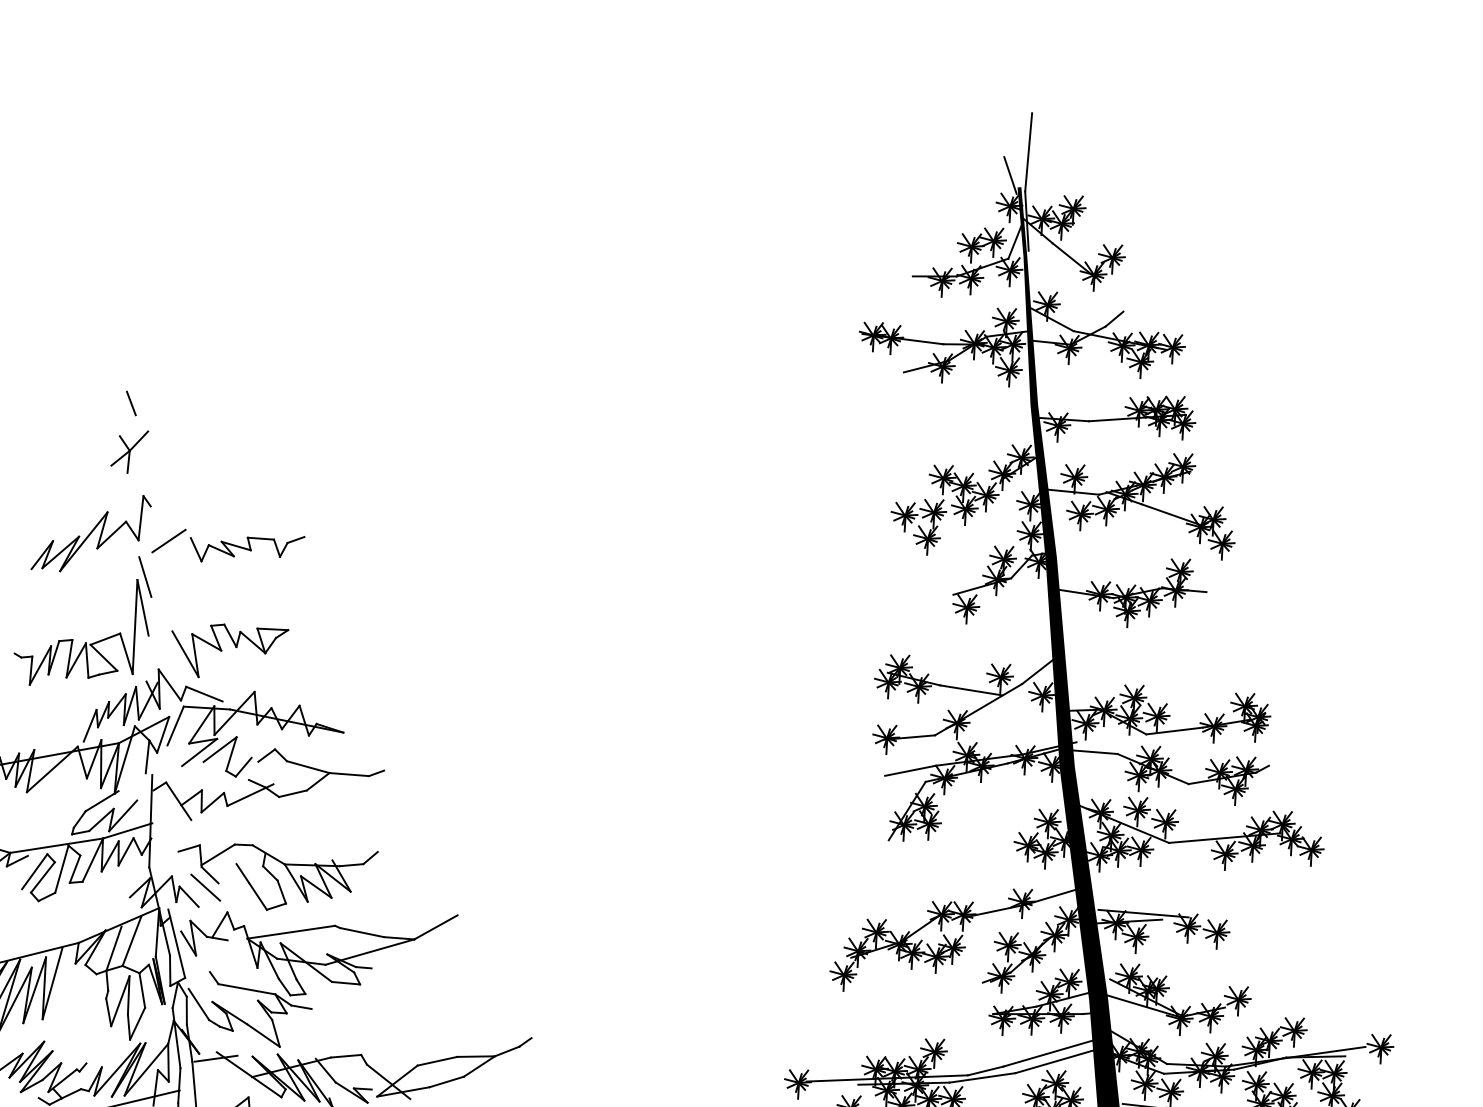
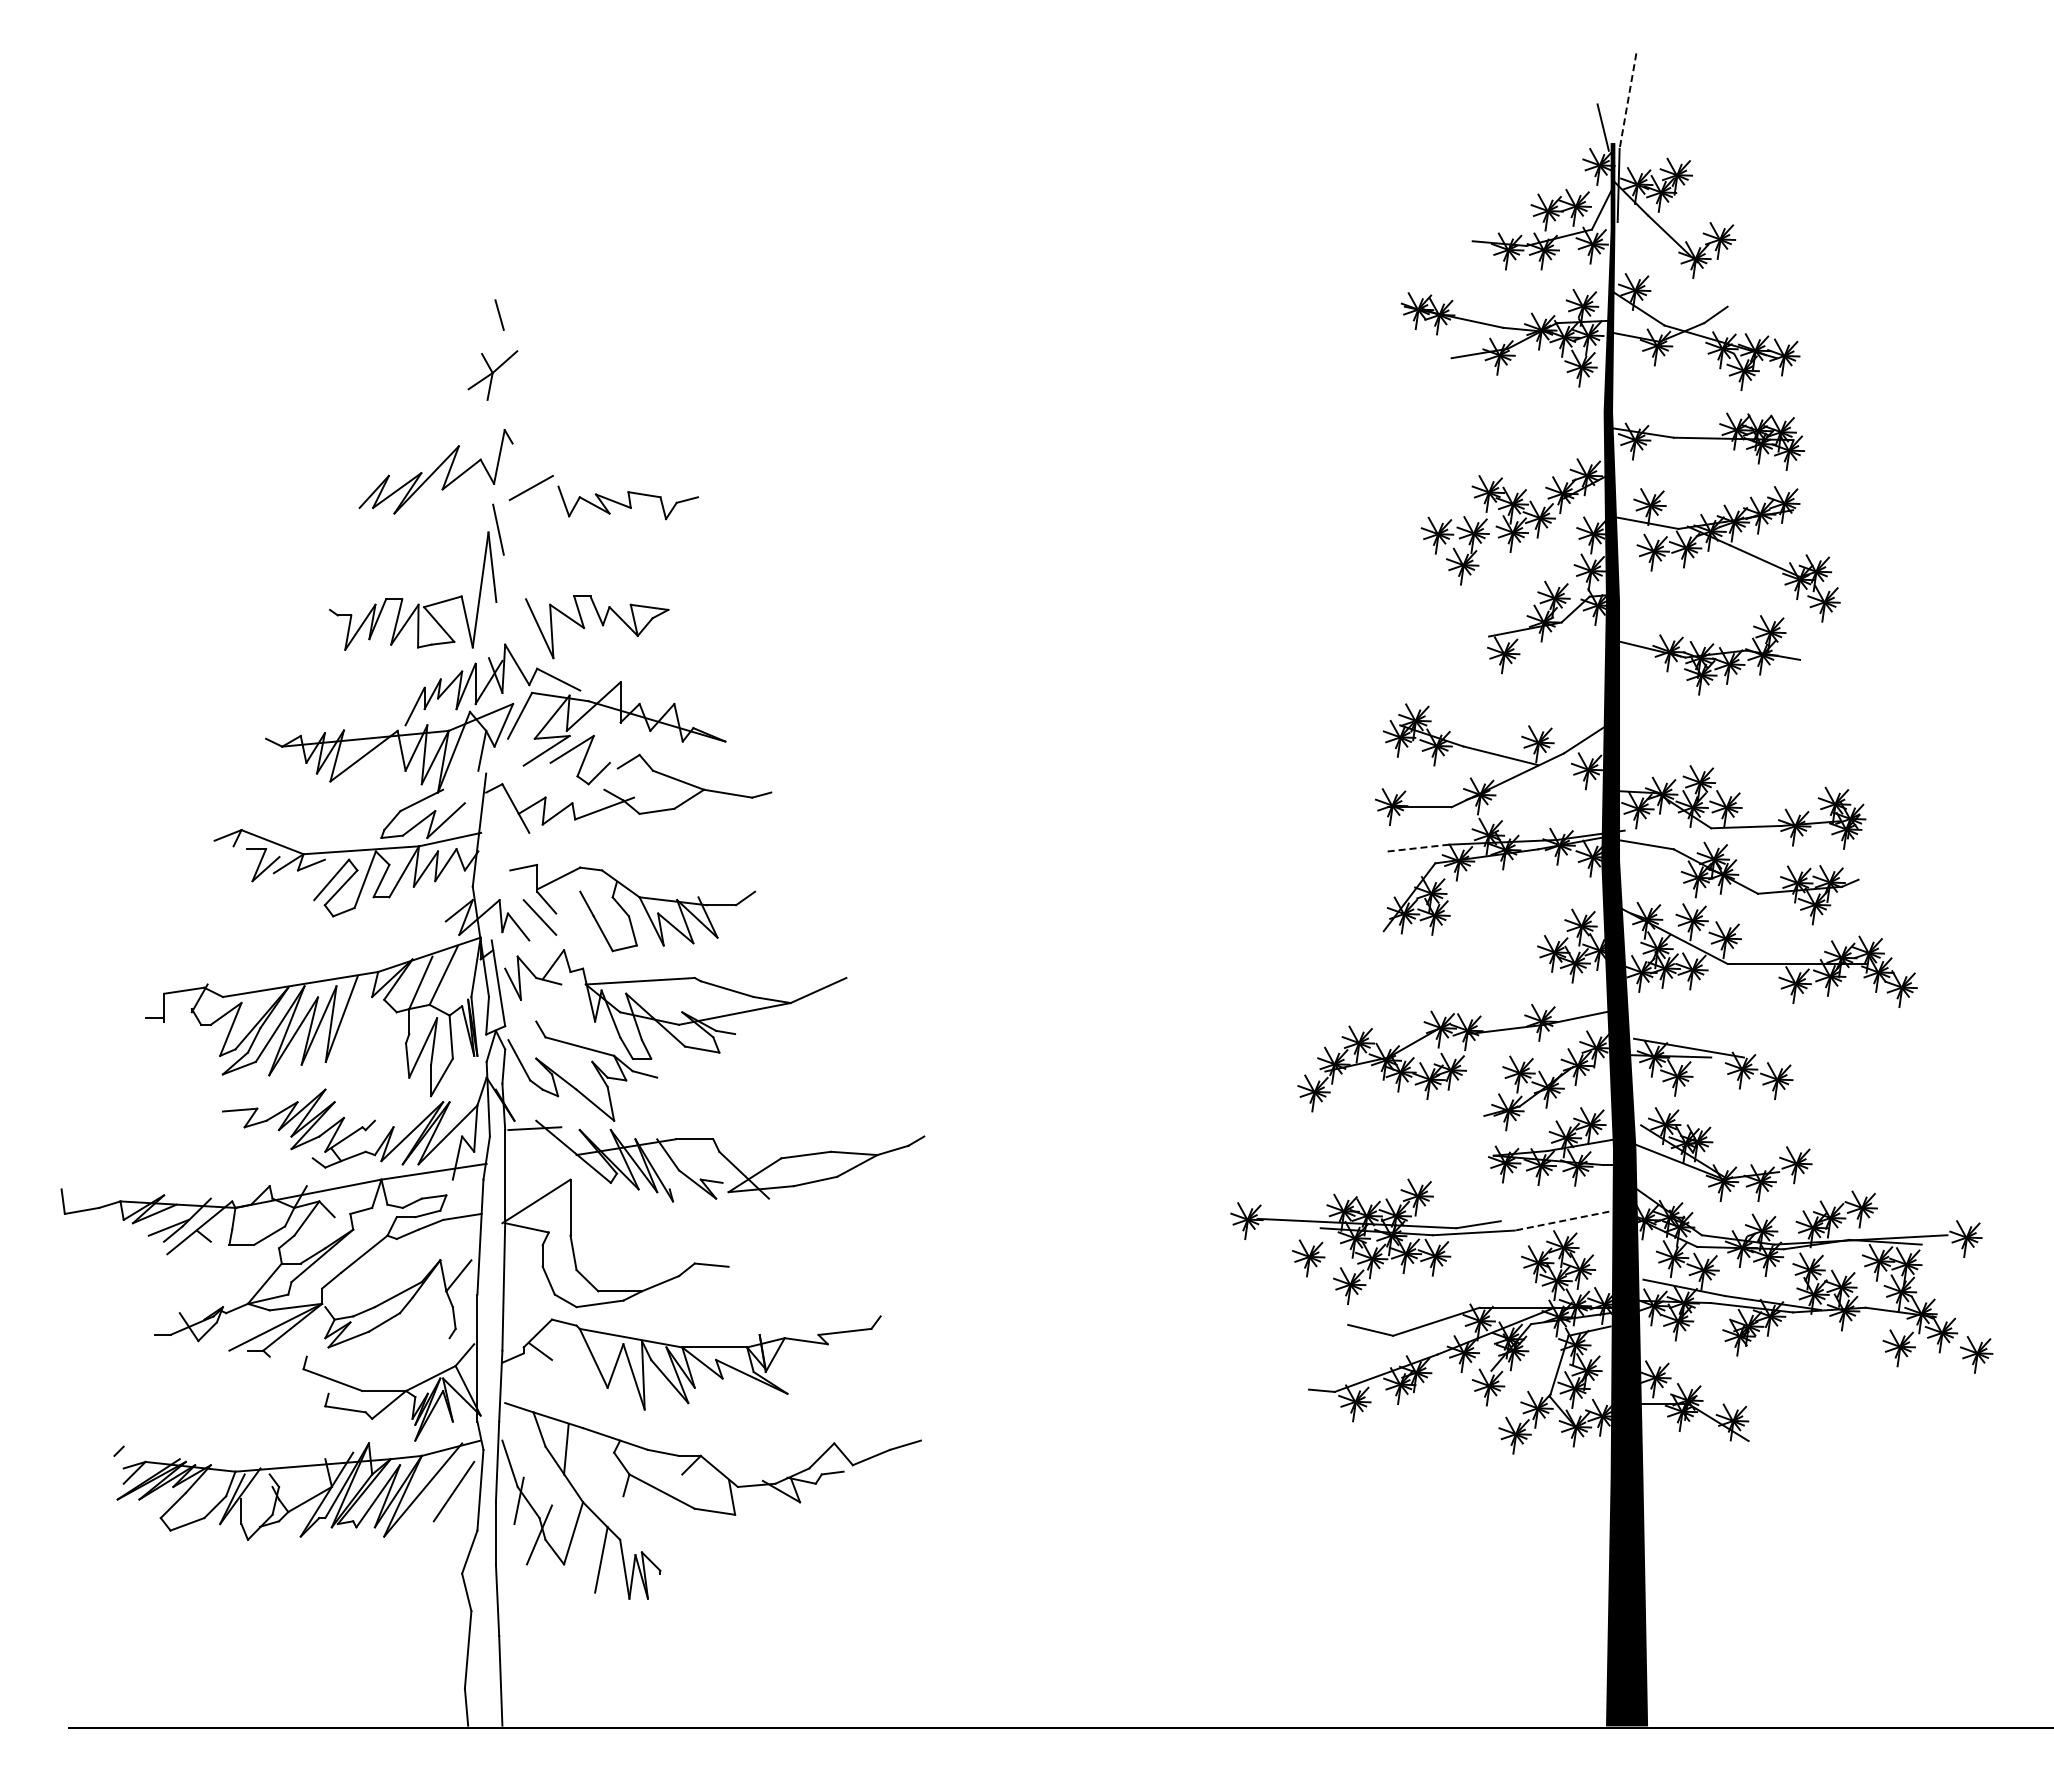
line: (1028, 152) -> (1627, 101), solid -> dashed
line: (910, 771) -> (1417, 848), solid -> dashed
line: (1049, 1053) -> (1558, 1209), removed
line: (1057, 1061) -> (1567, 1220), solid -> dashed

